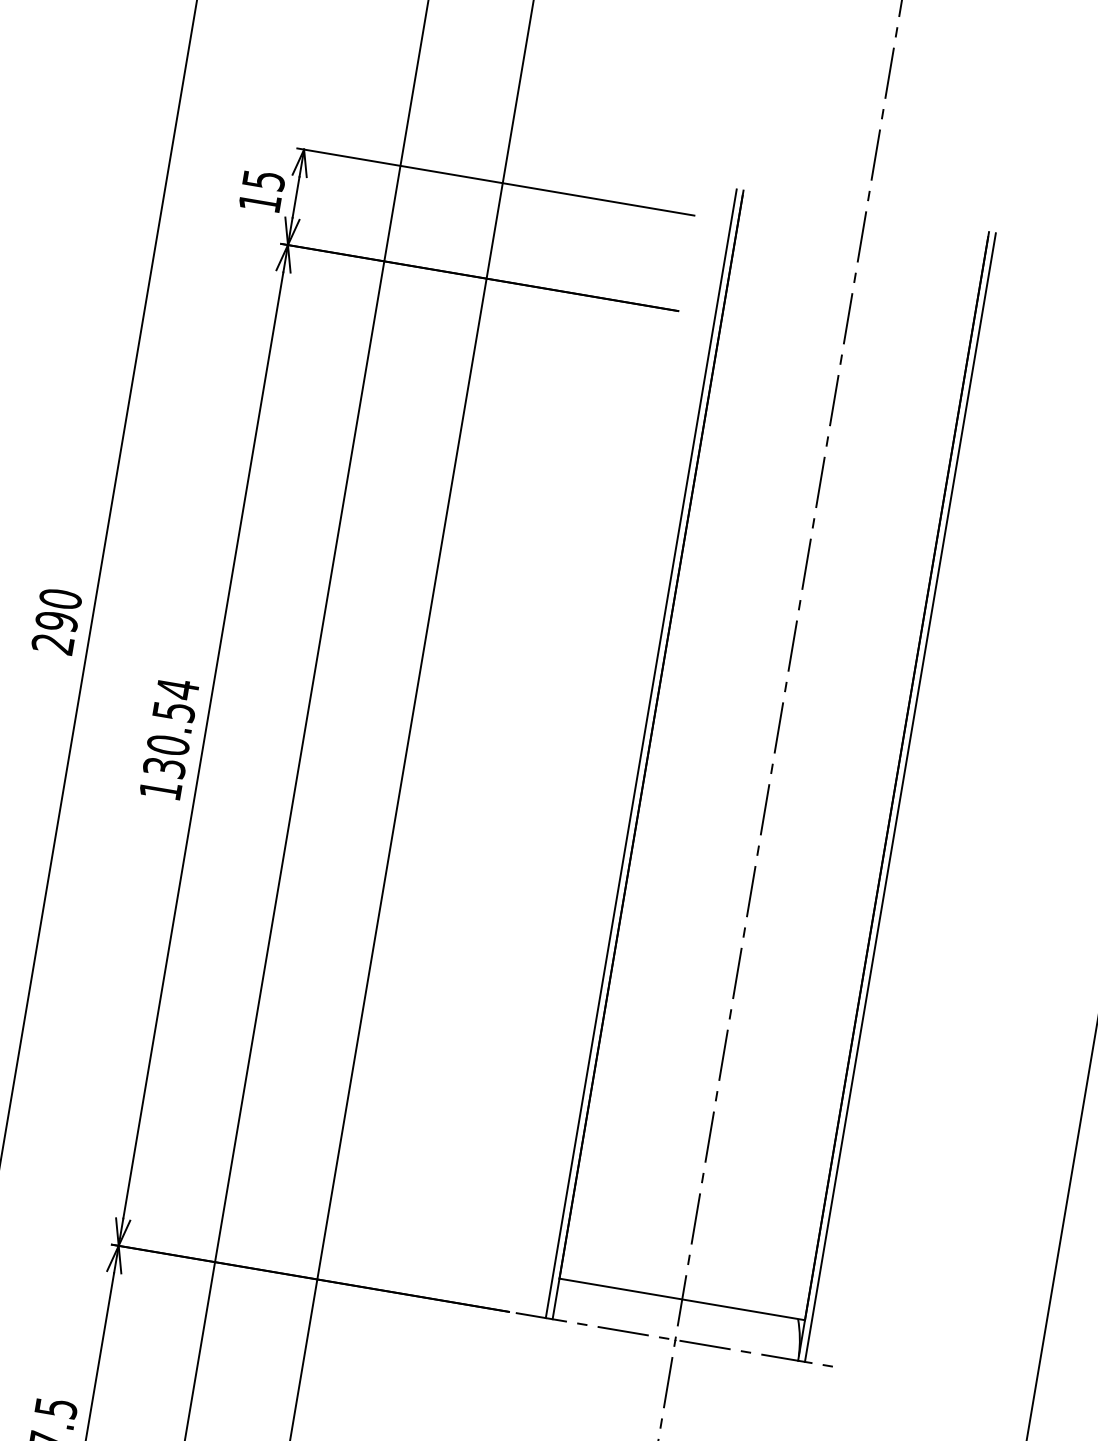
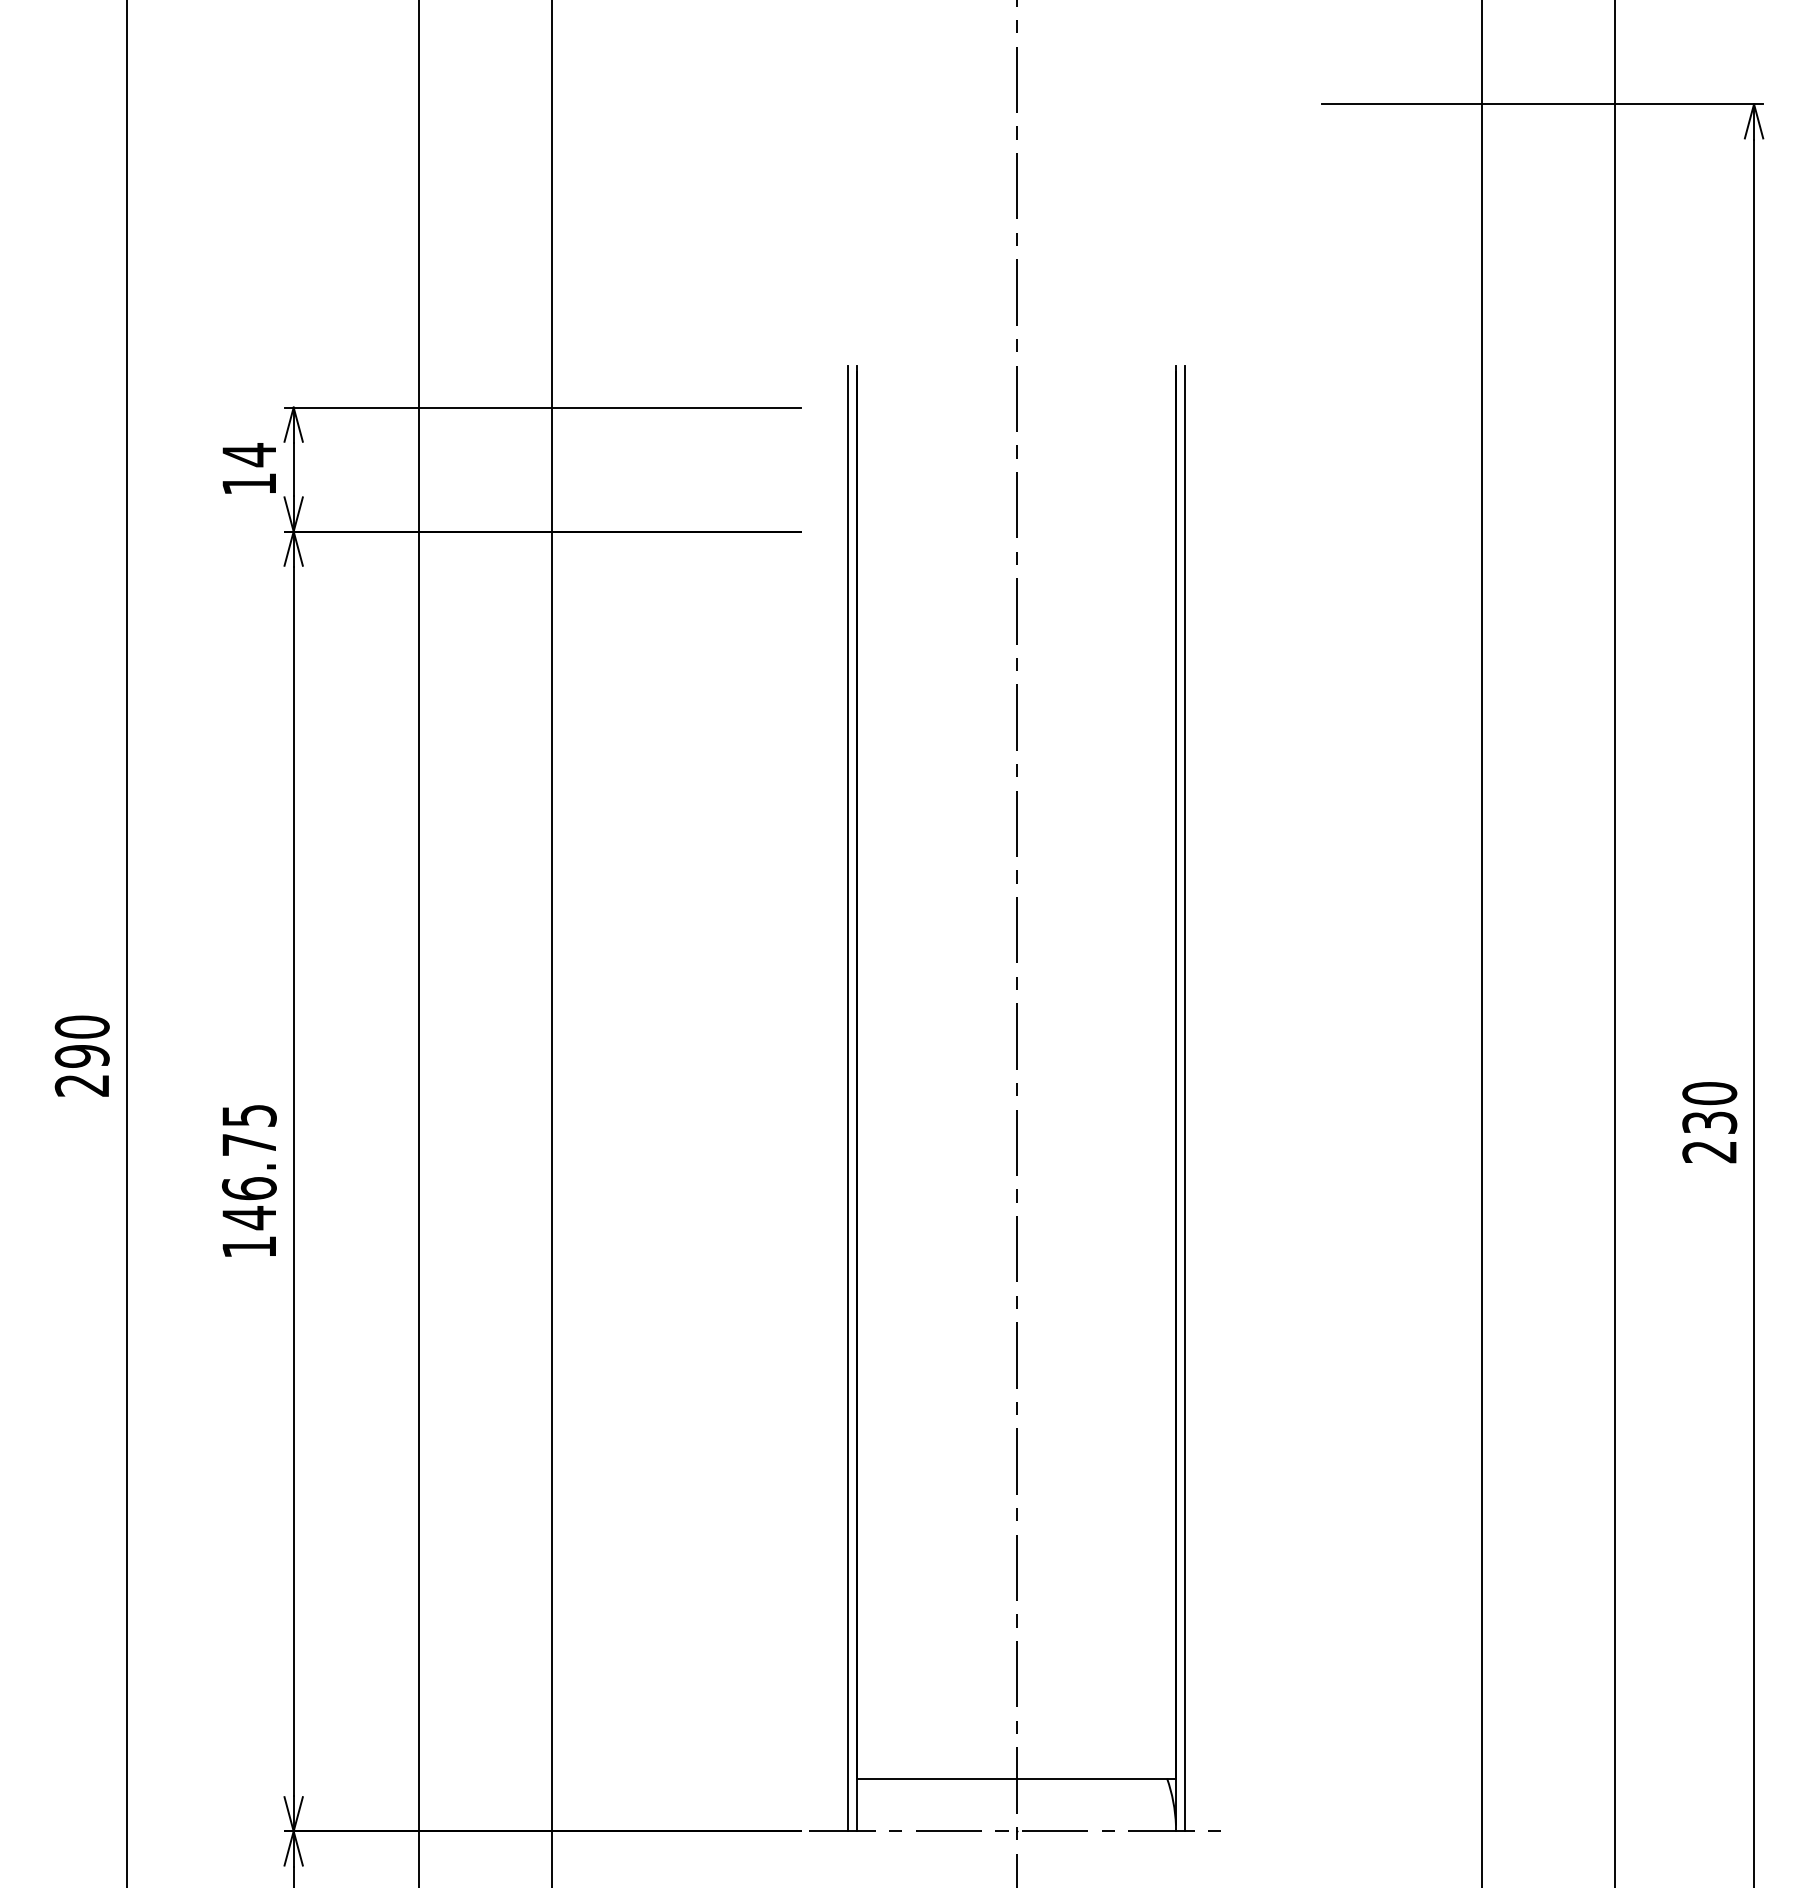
text: (263, 180) -> (249, 455), 15 -> 14
text: (170, 728) -> (248, 1166), 130.54 -> 146.75

